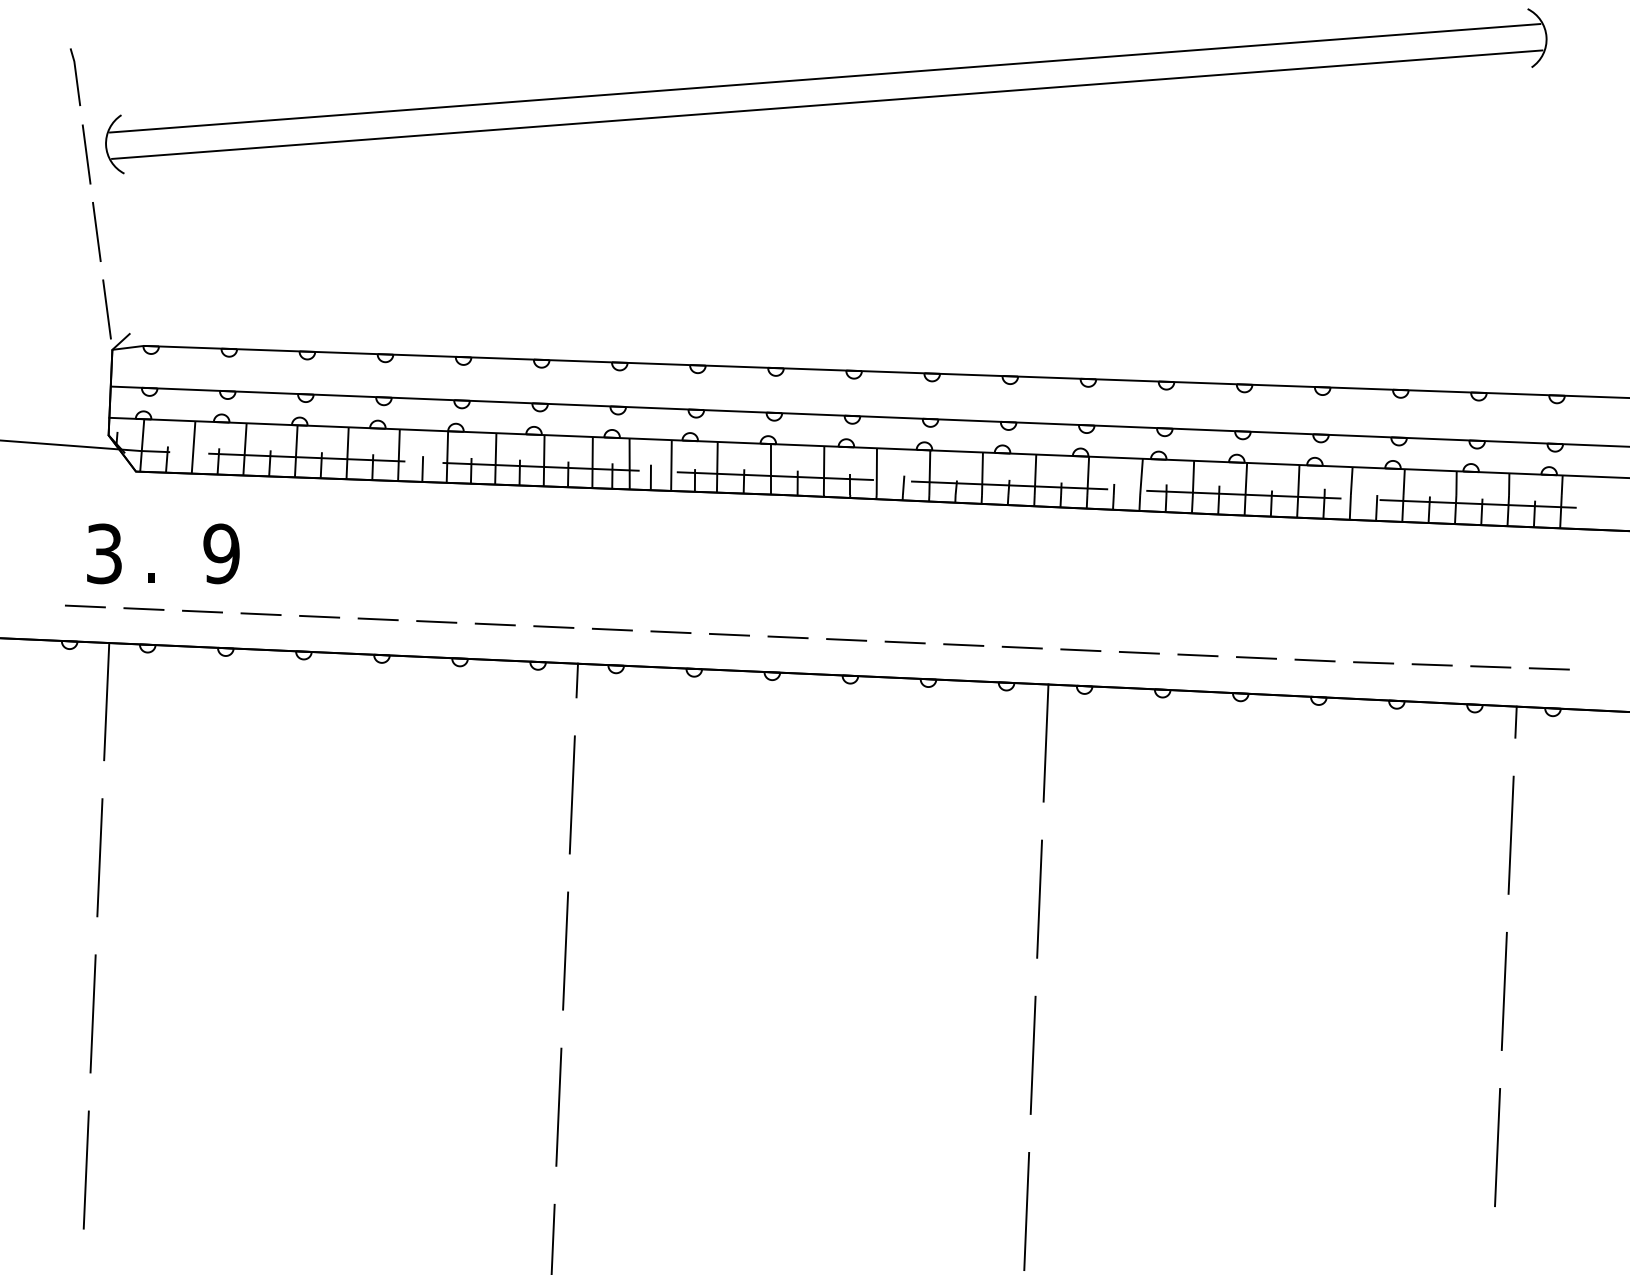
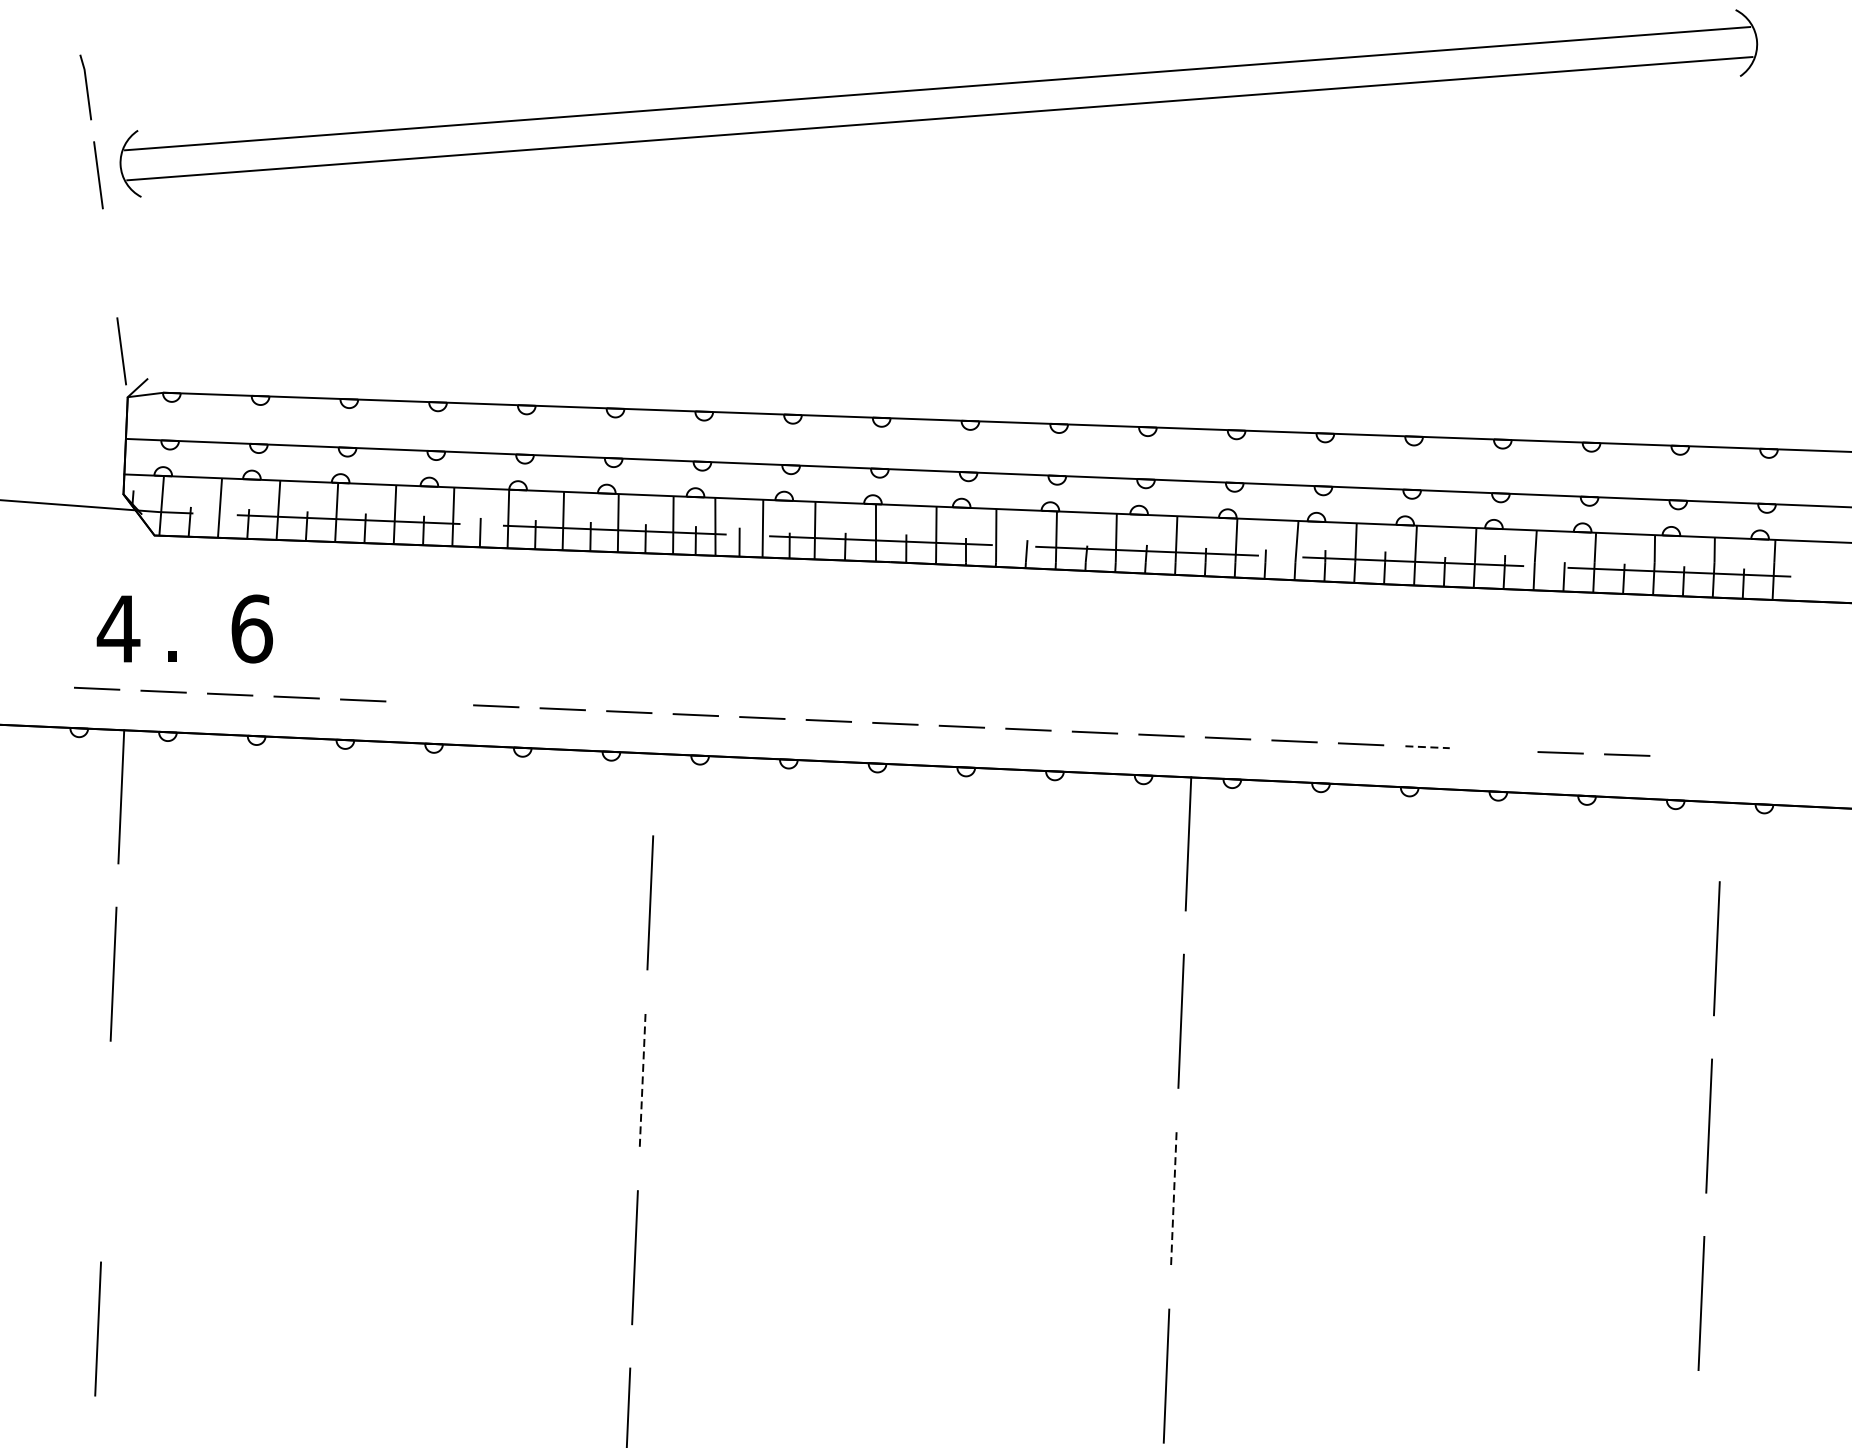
line: (96, 231) -> (109, 262), removed
text: (104, 553) -> (118, 628), 3 -> 4
text: (221, 553) -> (251, 628), 9 -> 6
line: (377, 619) -> (428, 703), removed
line: (1256, 657) -> (1427, 746), solid -> dashed
line: (1314, 660) -> (1493, 750), removed
line: (1490, 666) -> (1693, 756), removed
line: (1548, 668) -> (1759, 759), removed
line: (577, 680) -> (656, 772), removed
line: (1515, 721) -> (1721, 819), removed
line: (565, 951) -> (642, 1080), solid -> dashed
line: (92, 1013) -> (105, 1151), removed
line: (1033, 1055) -> (1174, 1198), solid -> dashed

